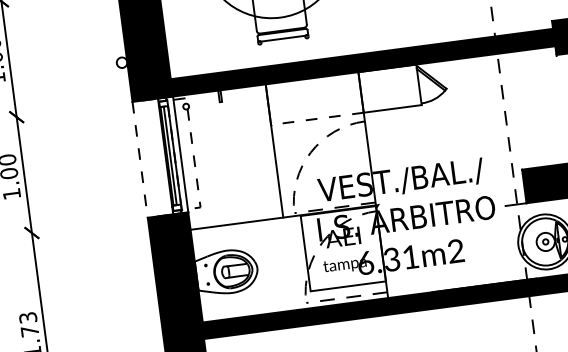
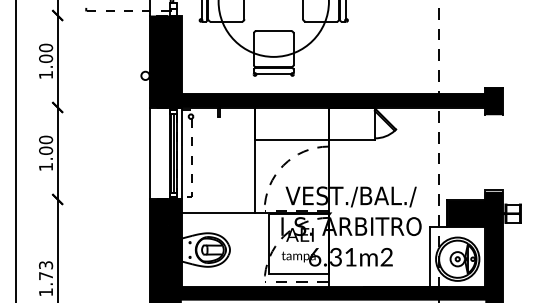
line: (317, 118) -> (292, 139), dashed -> solid
line: (139, 159) -> (149, 153), dashed -> solid
line: (511, 243) -> (430, 256), added

